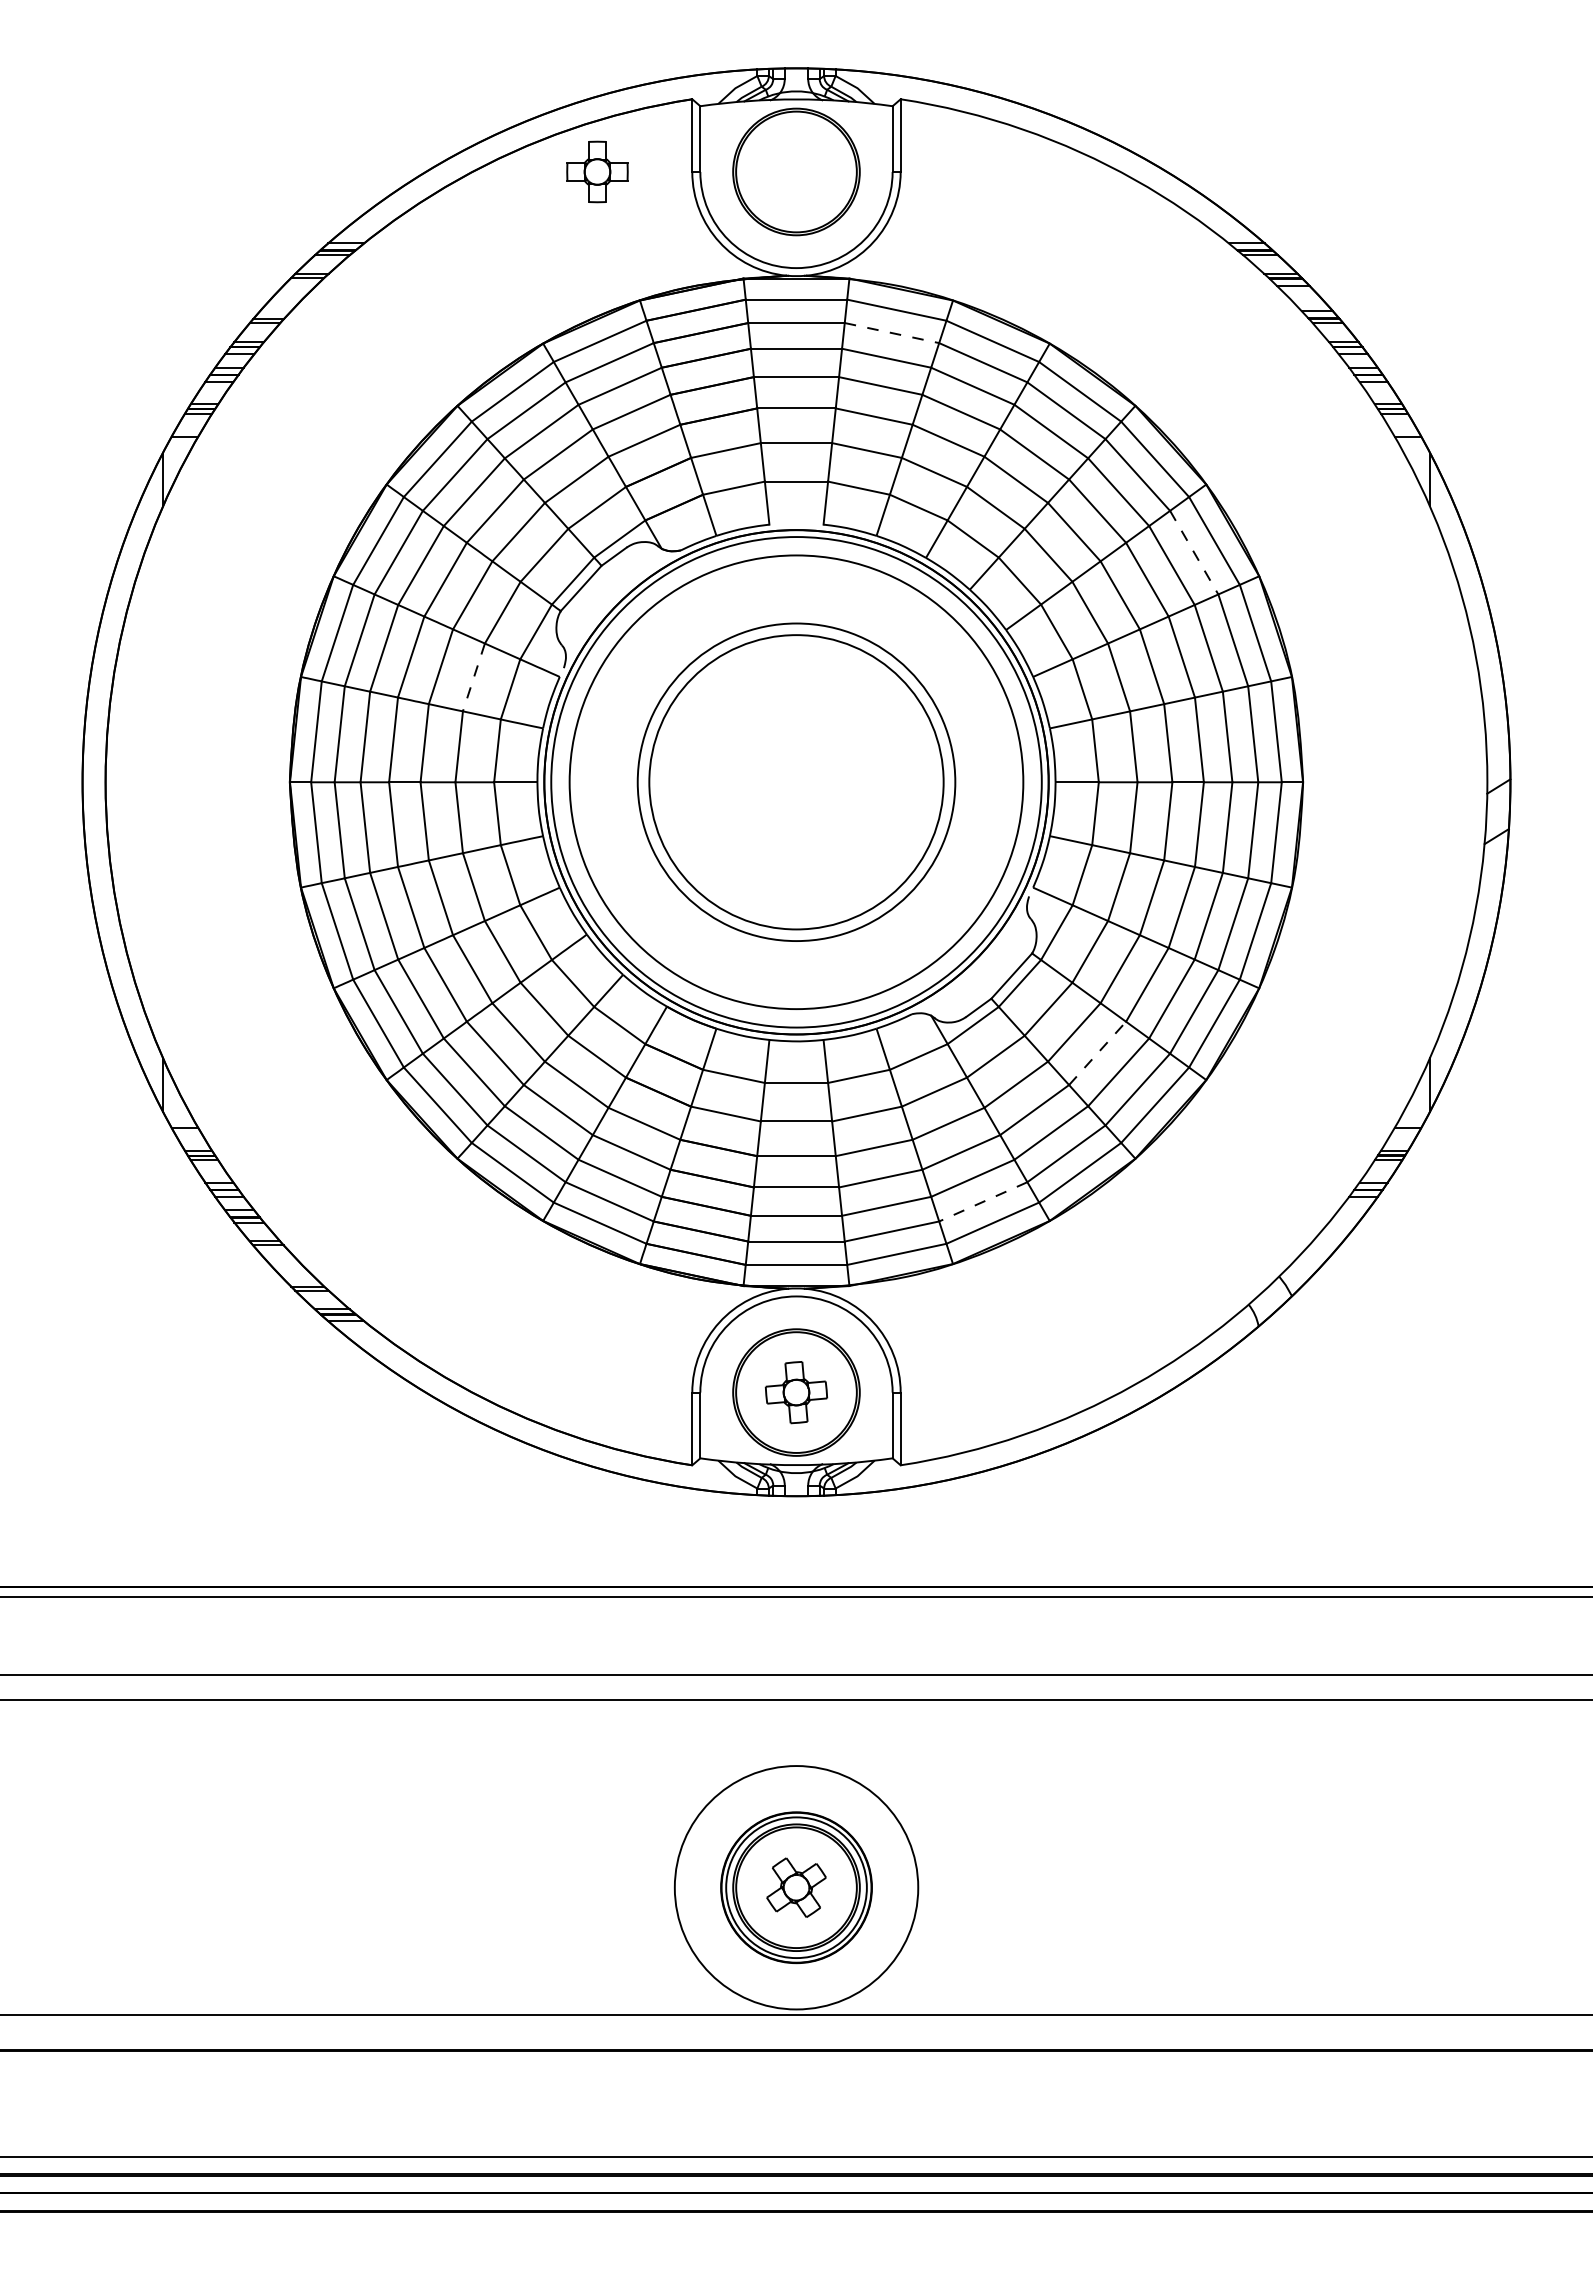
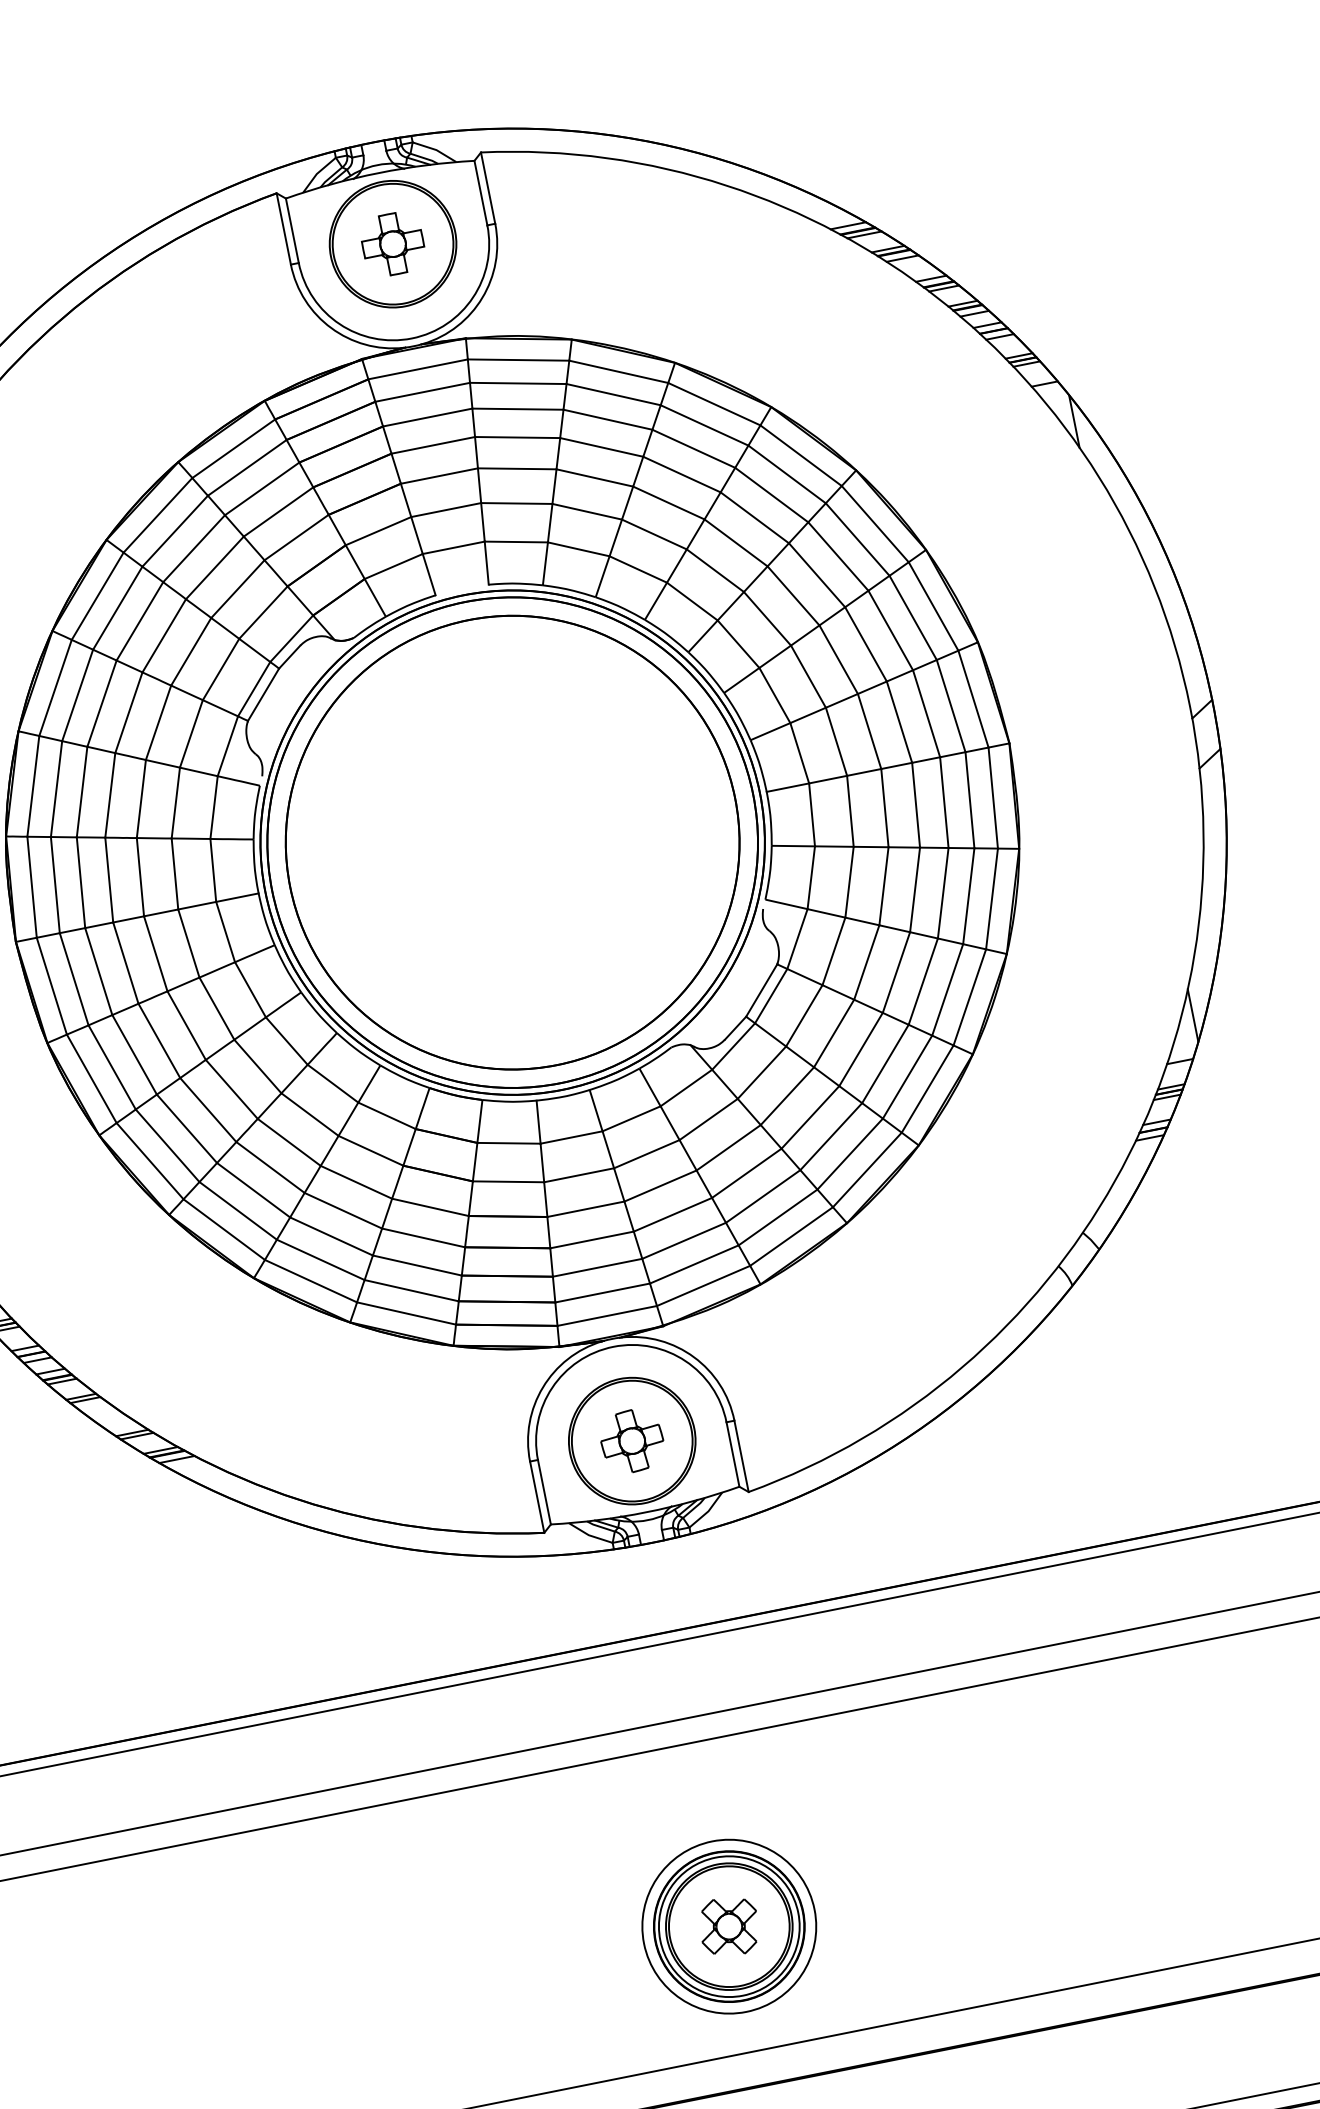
part: (597, 171) -> (392, 243), moved
line: (892, 333) -> (518, 383), dashed -> solid
line: (1194, 553) -> (858, 540), dashed -> solid
line: (473, 677) -> (175, 803), dashed -> solid
circle: (796, 782) -> (512, 842), size x1.43
circle: (796, 782) -> (512, 842), size x1.67
line: (1097, 1053) -> (860, 1049), dashed -> solid
line: (982, 1202) -> (777, 1218), dashed -> solid
circle: (796, 1887) -> (729, 1926), size x0.71

